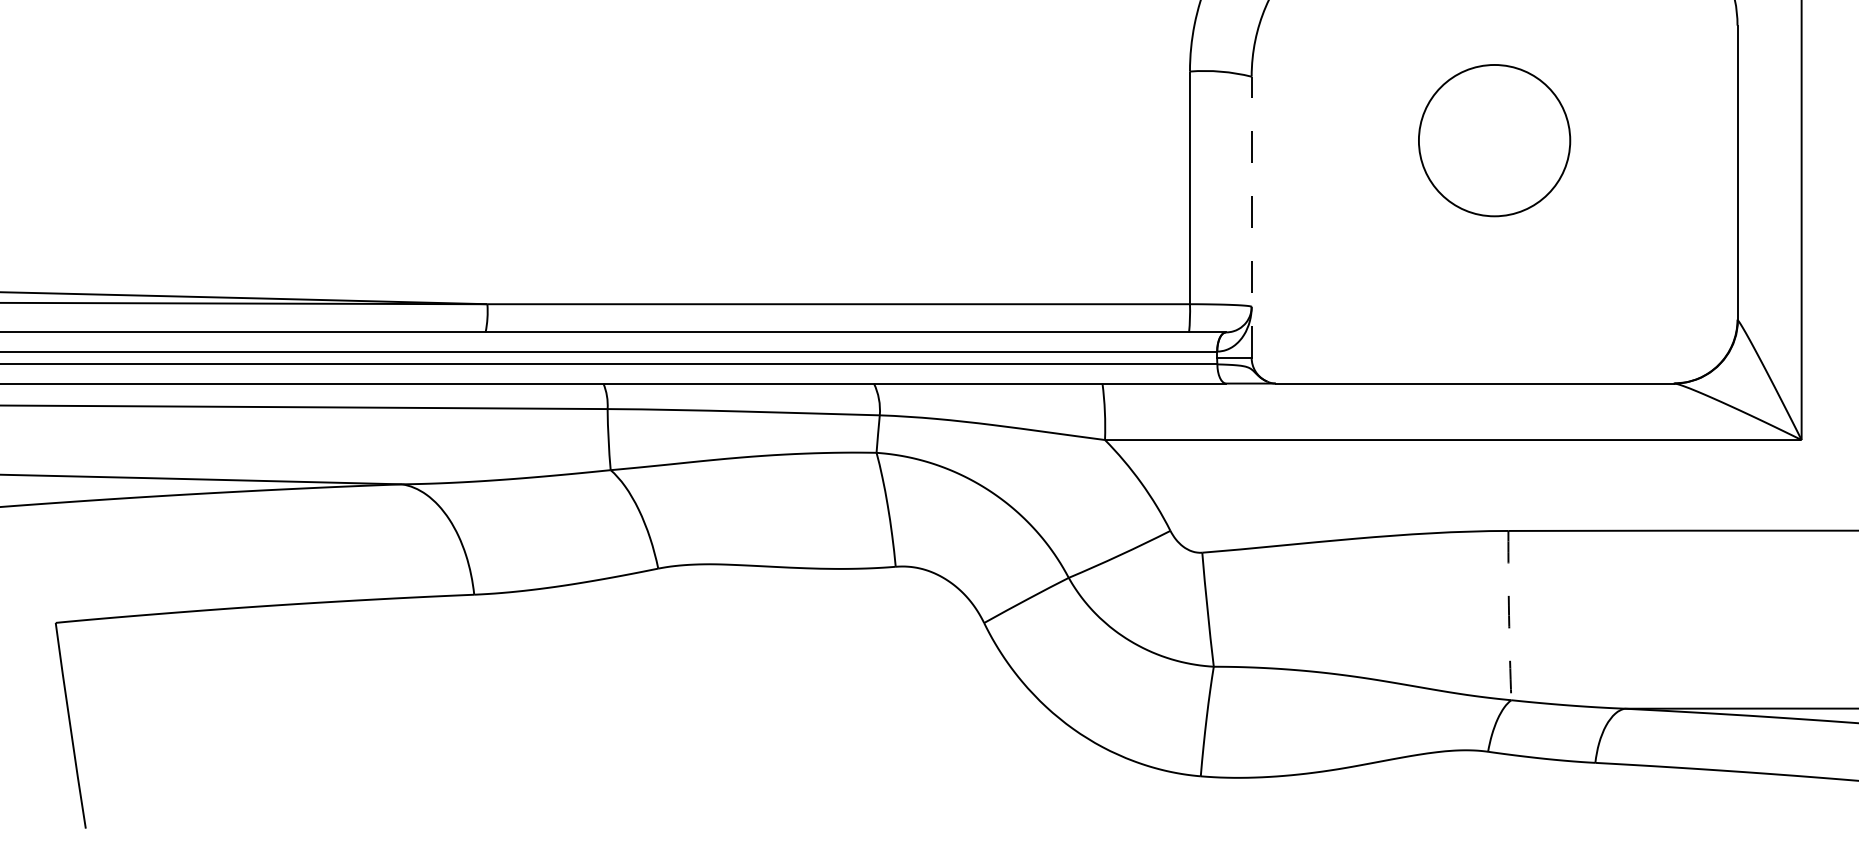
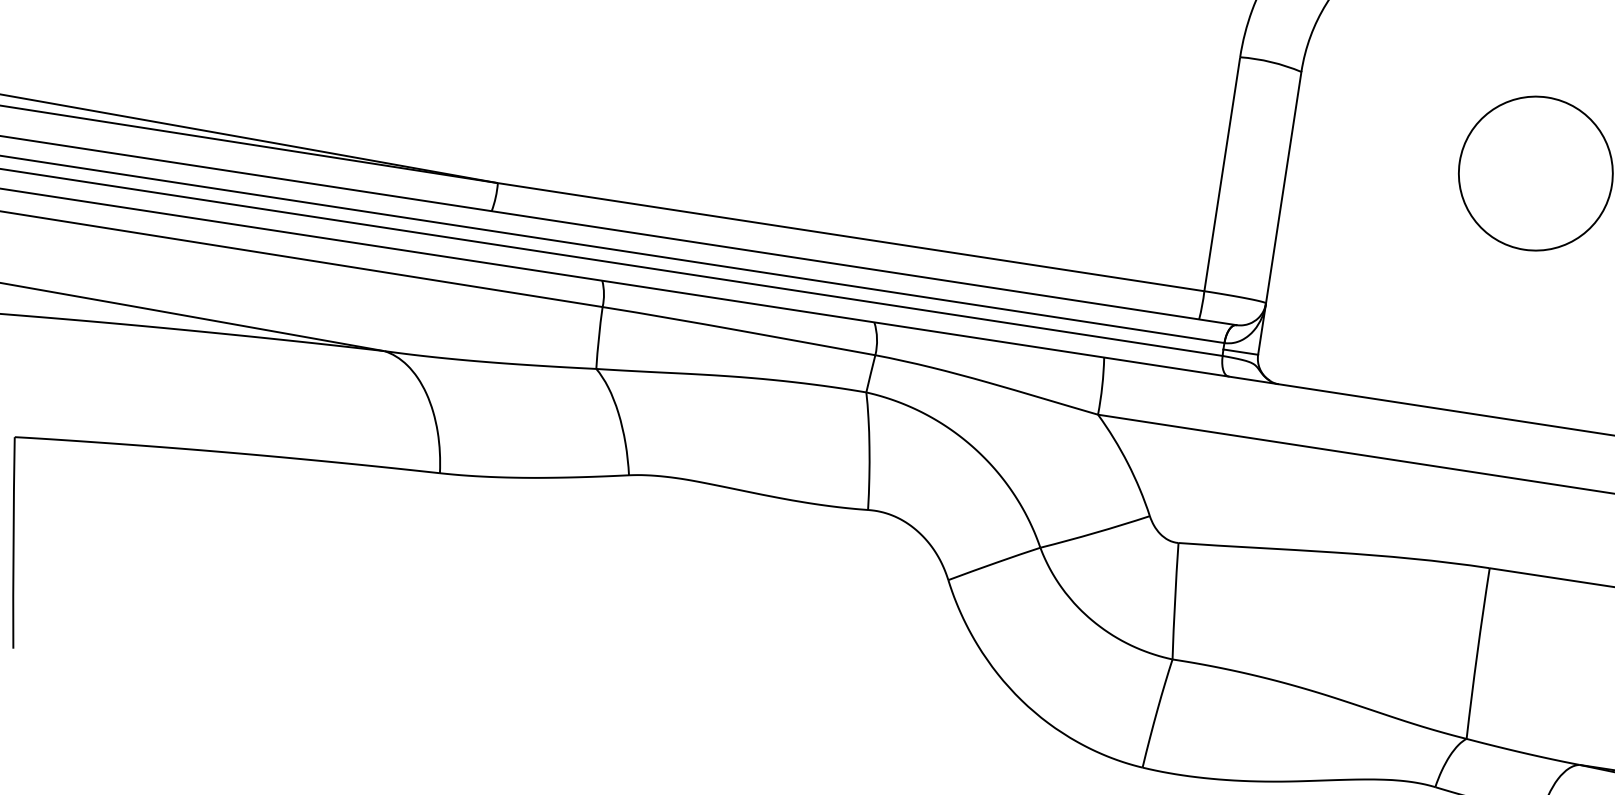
line: (1251, 217) -> (1279, 213), dashed -> solid
arc: (1509, 615) -> (1477, 653), dashed -> solid

